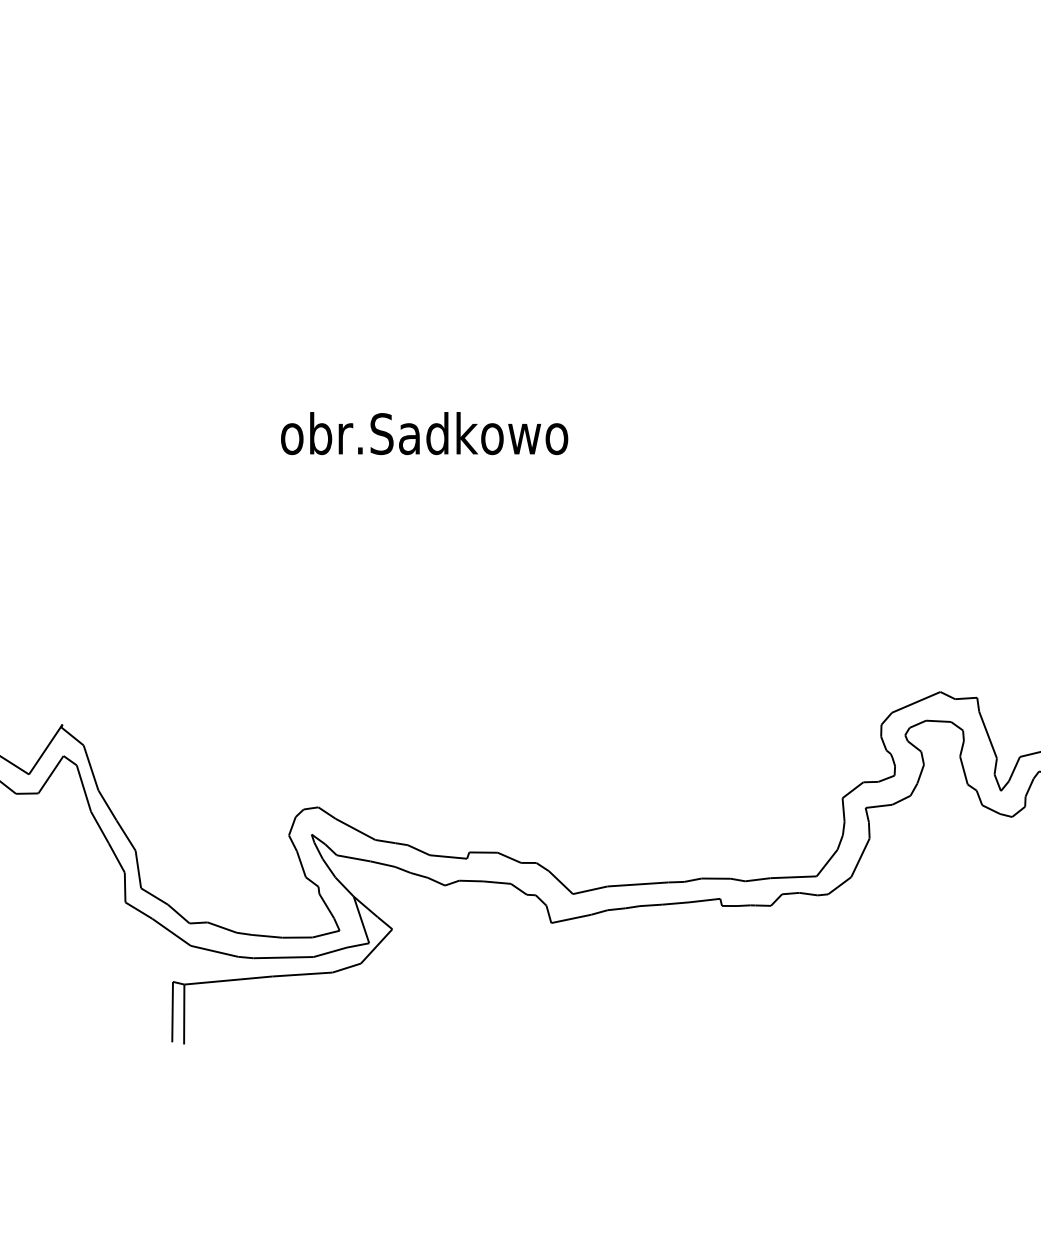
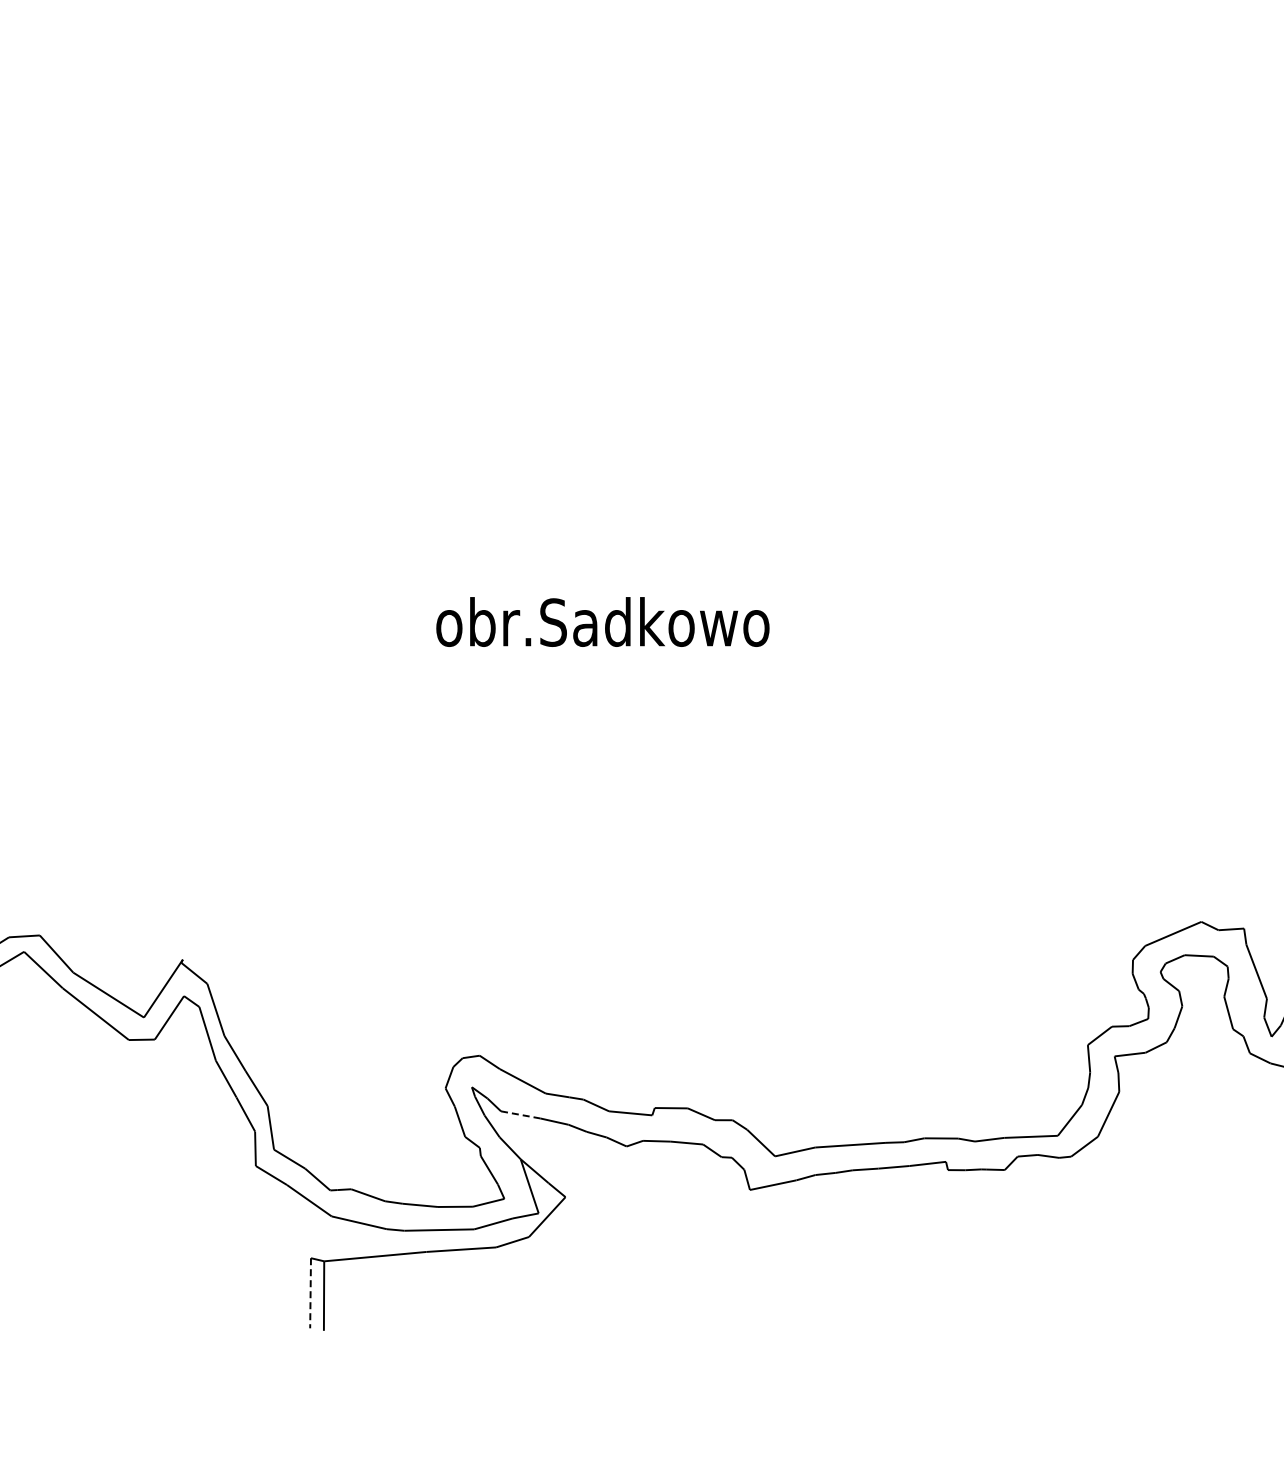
line: (353, 858) -> (520, 1114), solid -> dashed
line: (172, 1012) -> (310, 1293), solid -> dashed

